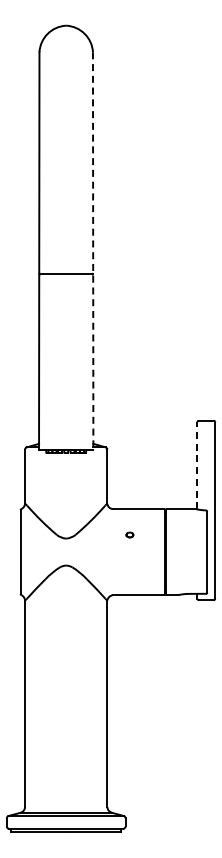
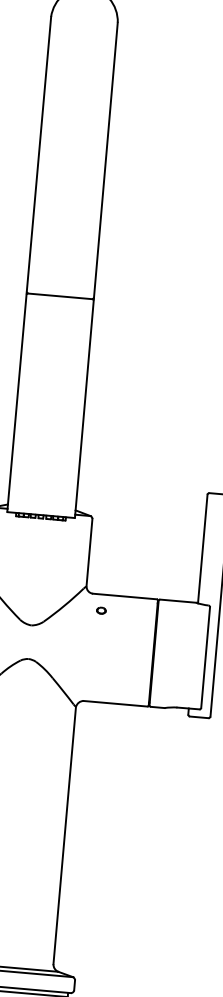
line: (93, 250) -> (96, 269), dashed -> solid
line: (197, 465) -> (202, 548), dashed -> solid
part: (129, 534) -> (100, 610), moved

